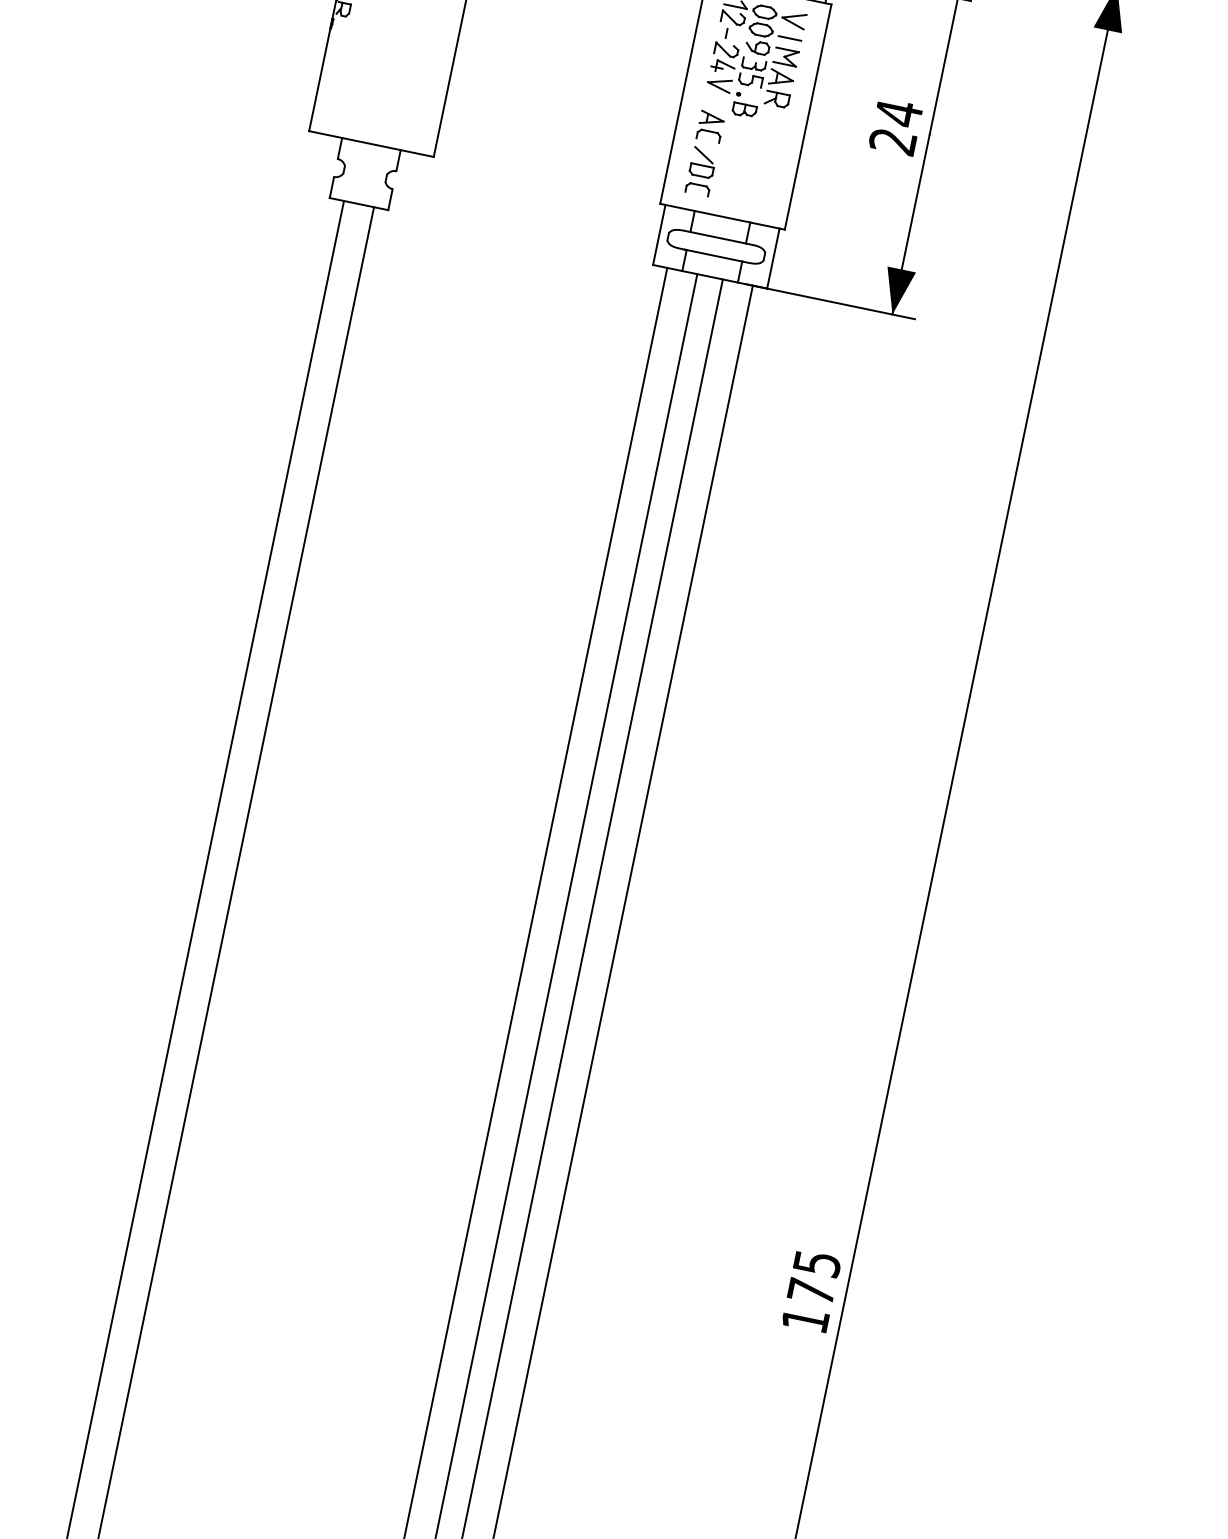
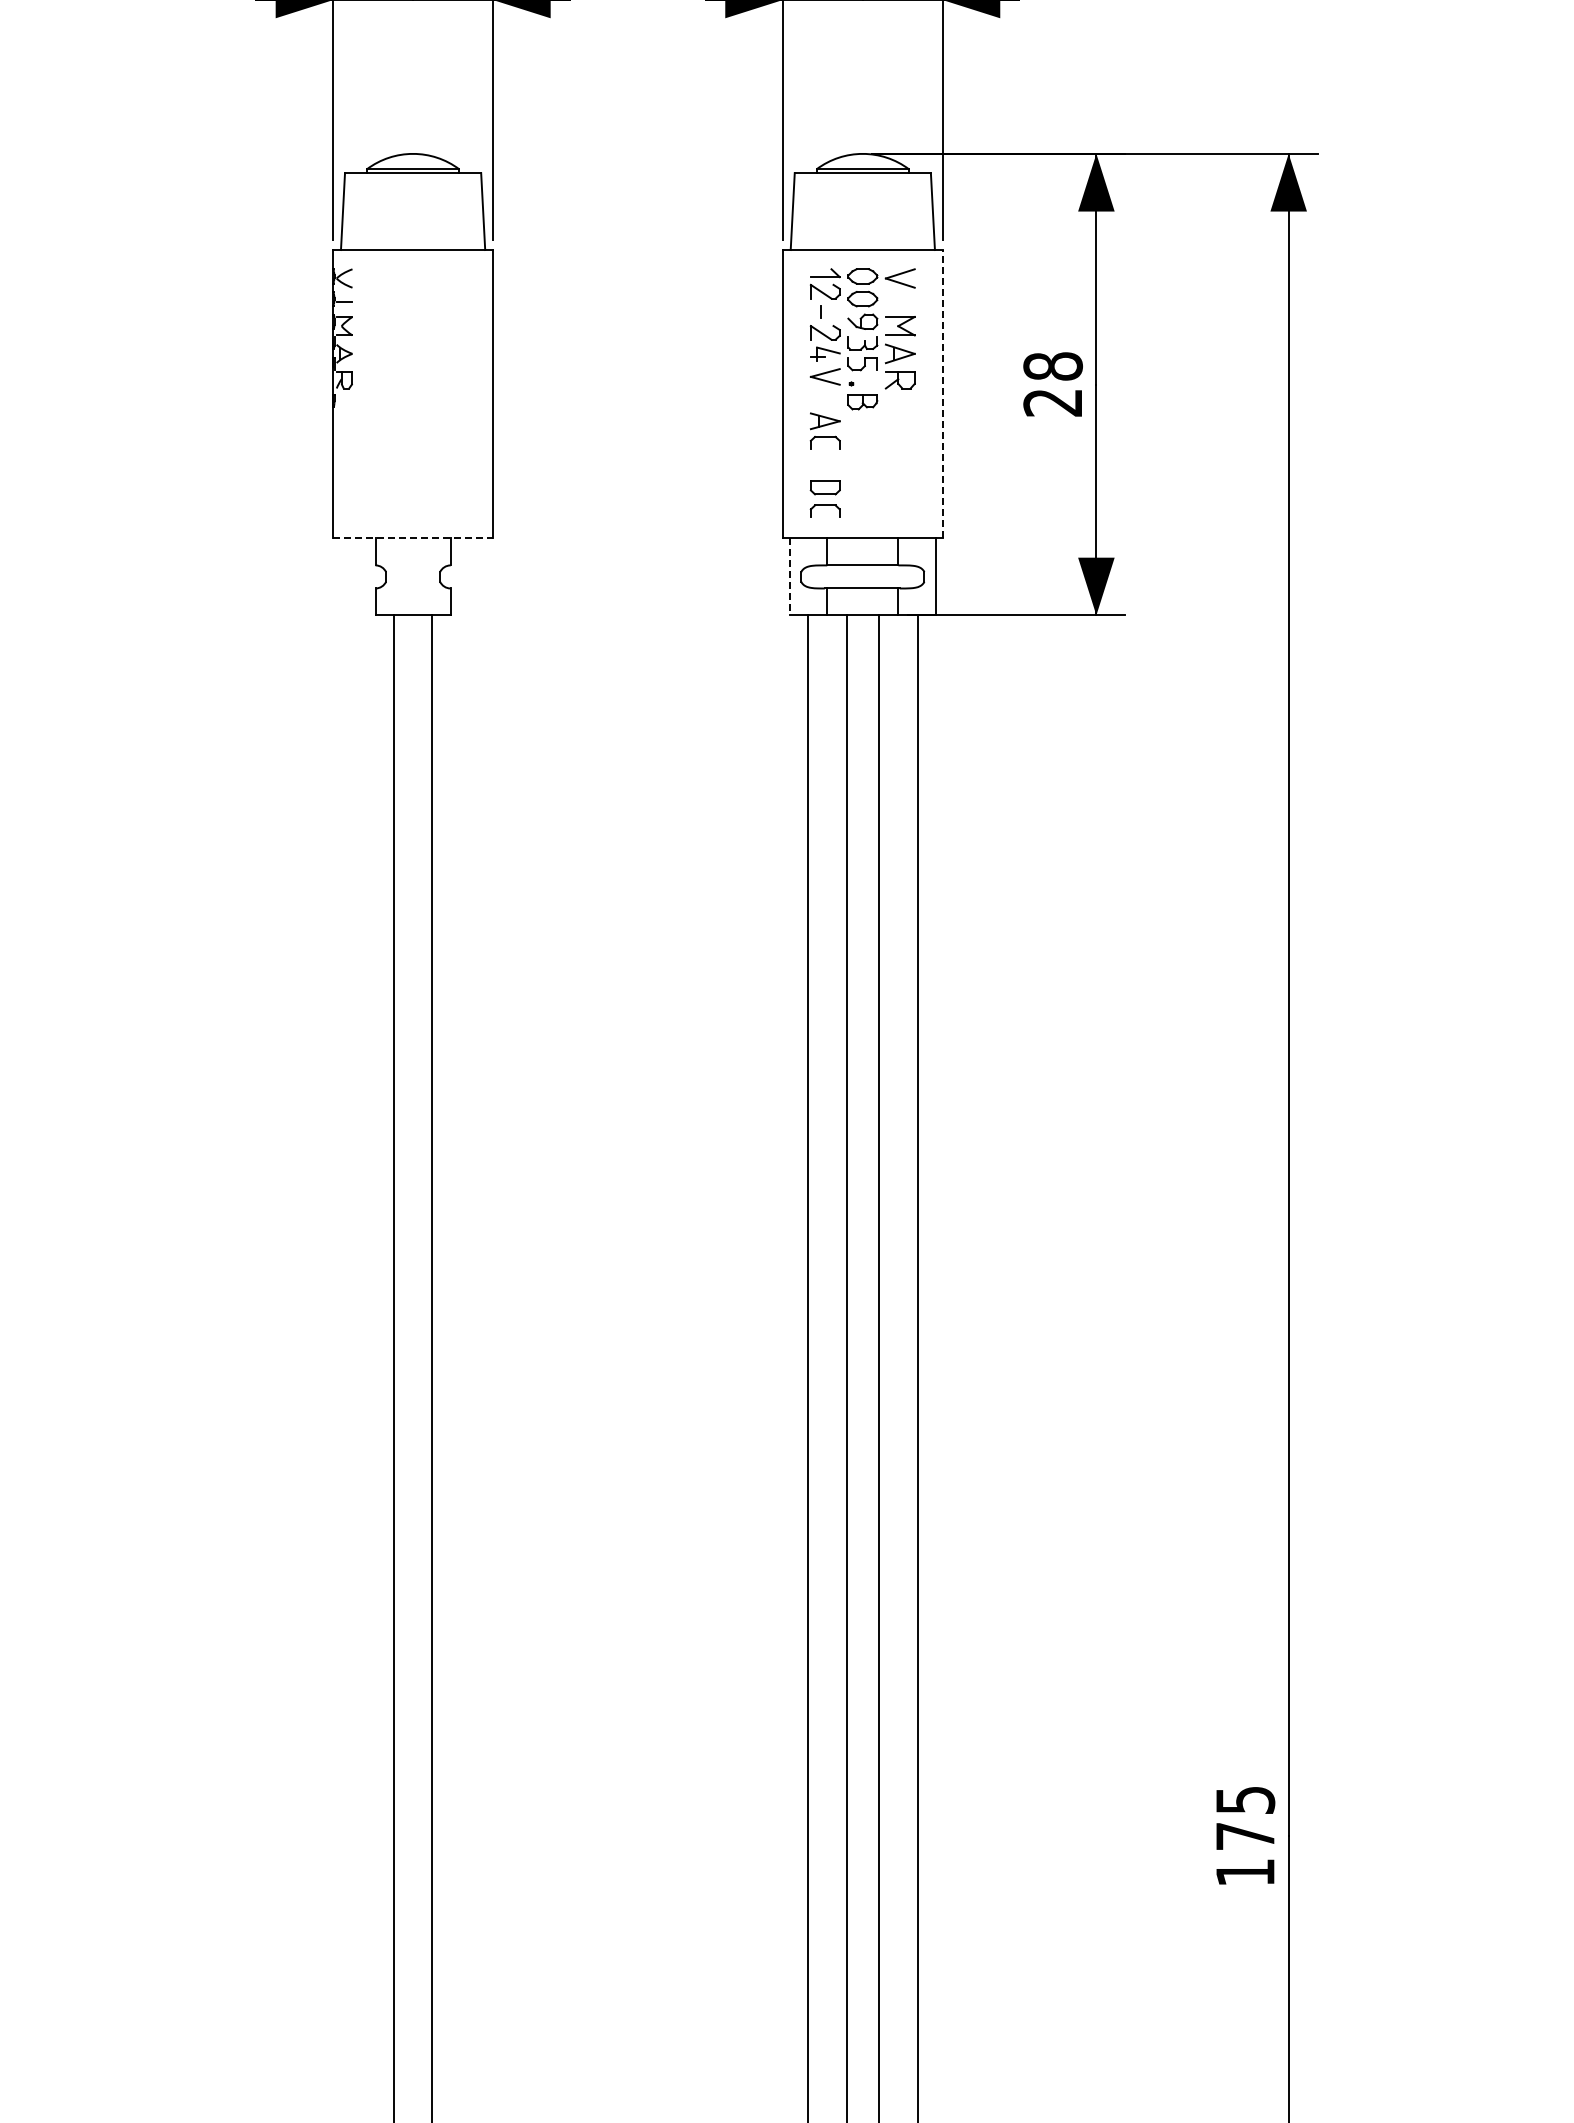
line: (789, 38) -> (899, 302), removed
text: (898, 113) -> (1052, 366), 24 -> 28
line: (808, 116) -> (942, 393), solid -> dashed
line: (371, 144) -> (413, 538), solid -> dashed
line: (704, 155) -> (824, 467), removed
line: (658, 235) -> (789, 577), solid -> dashed

